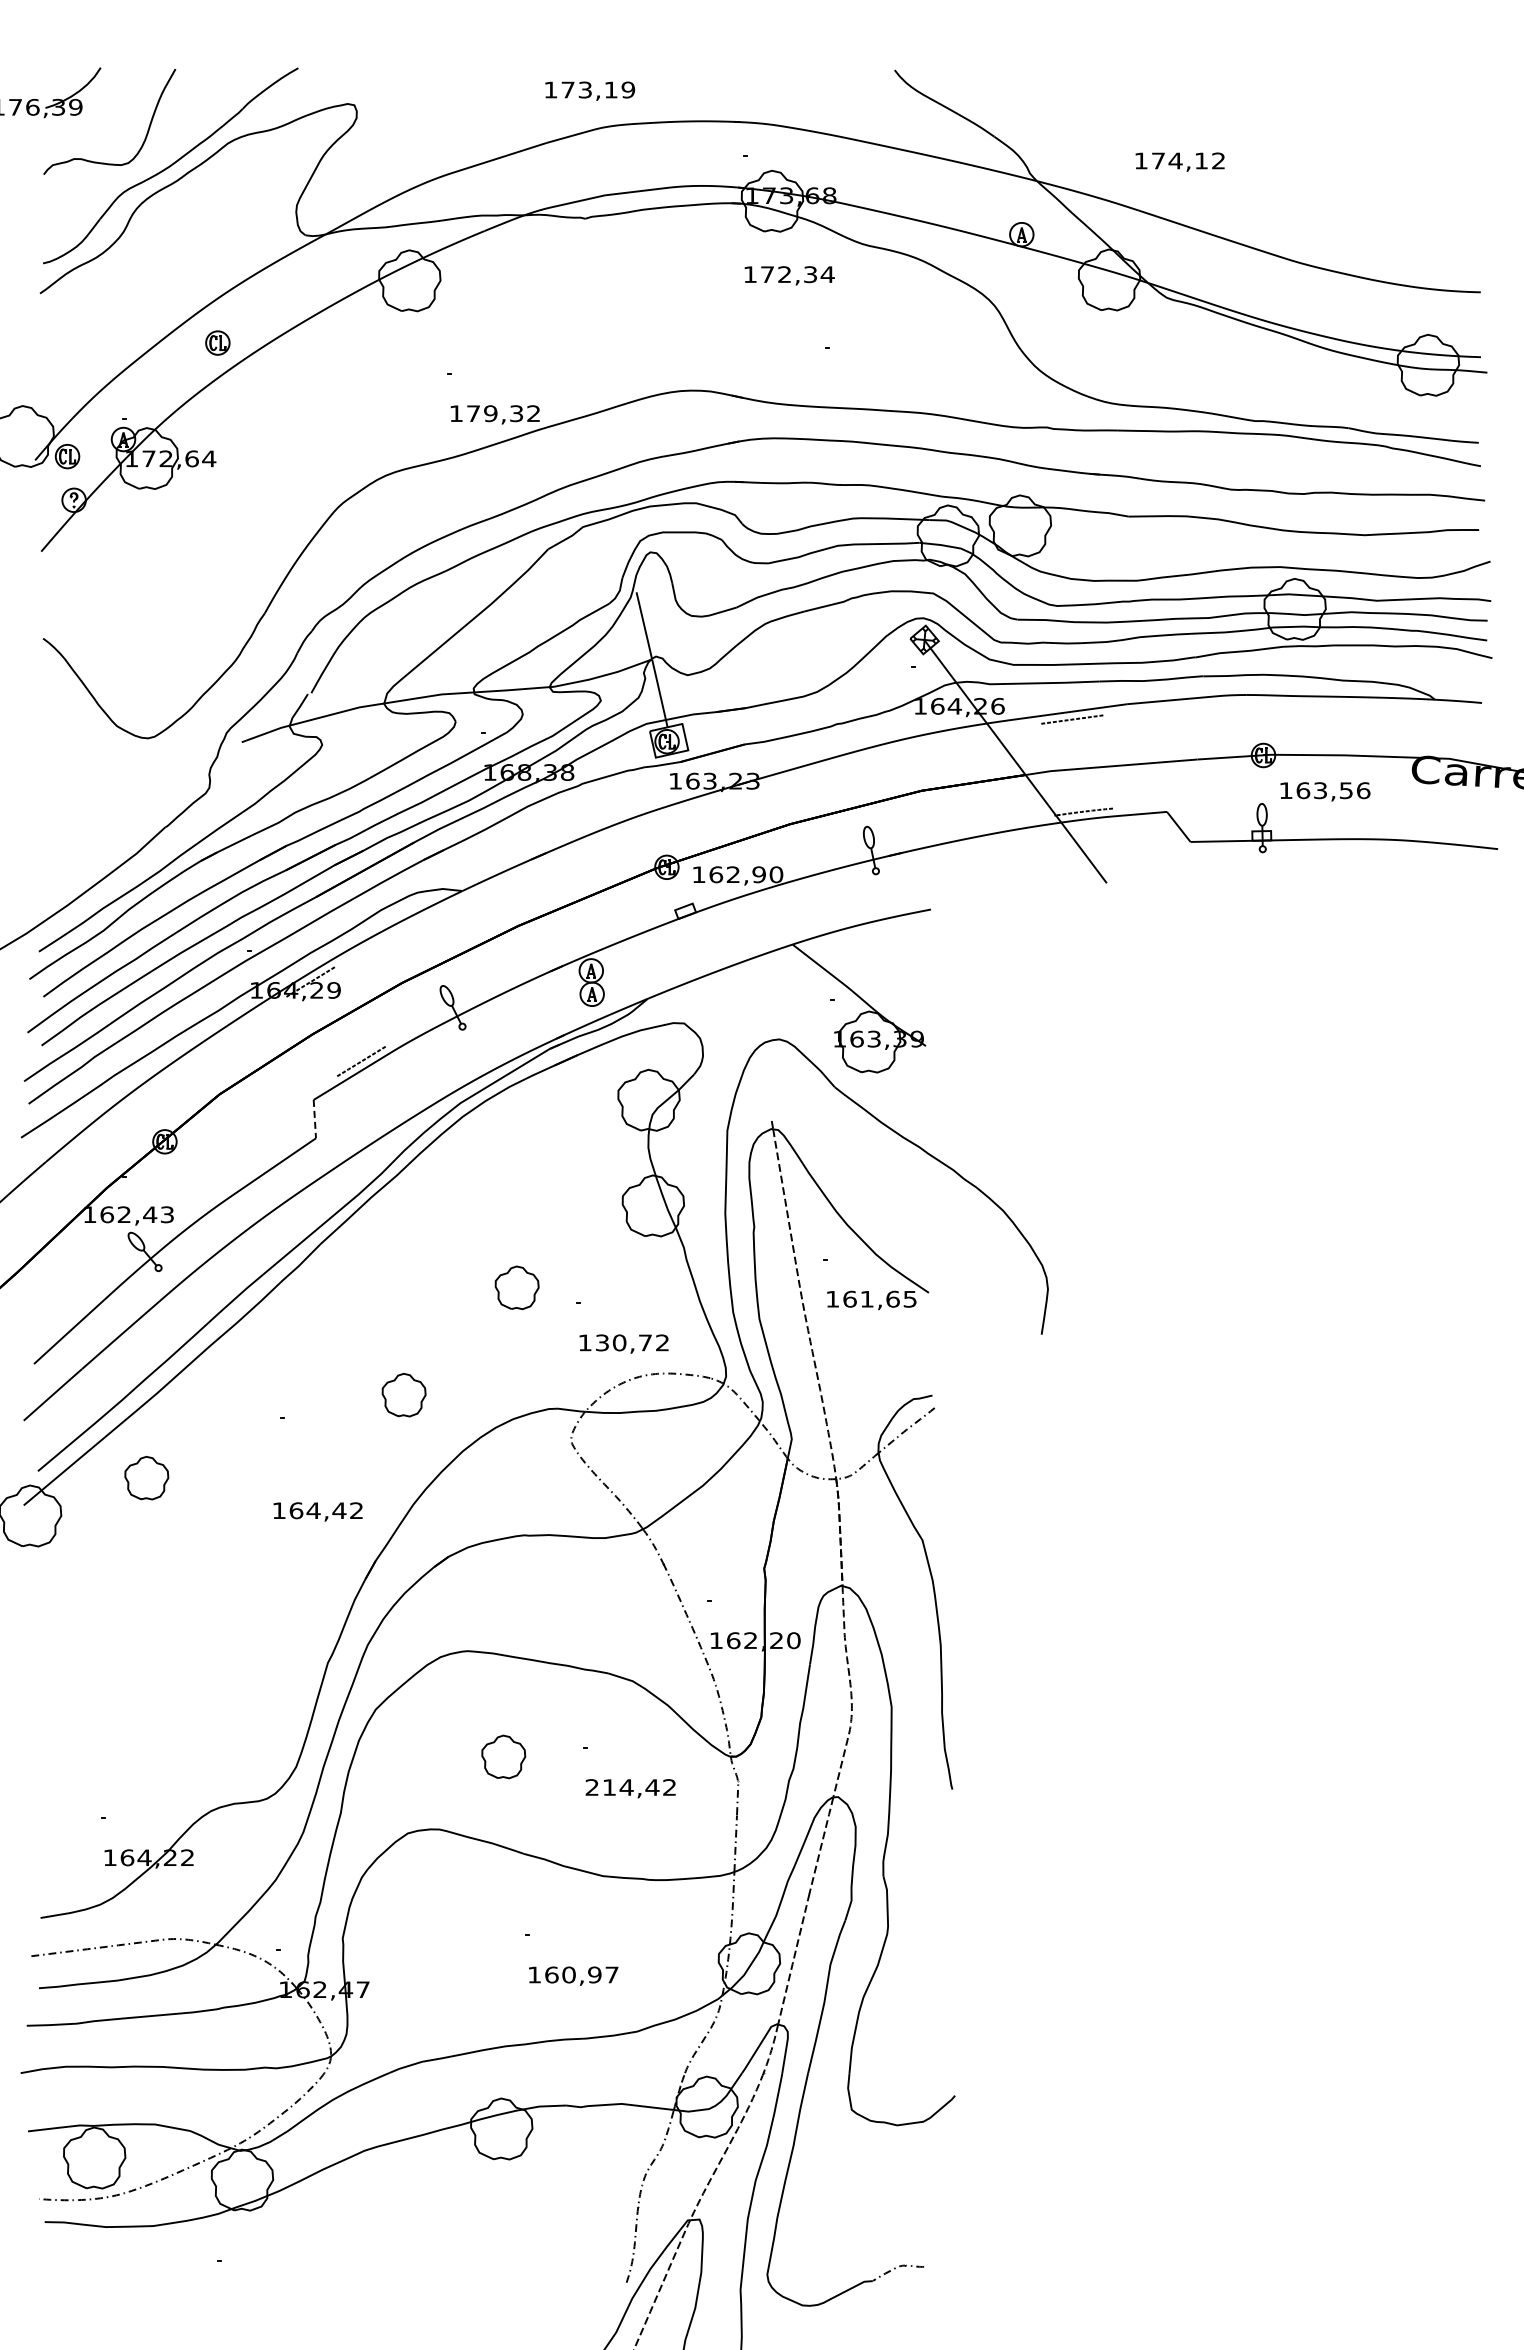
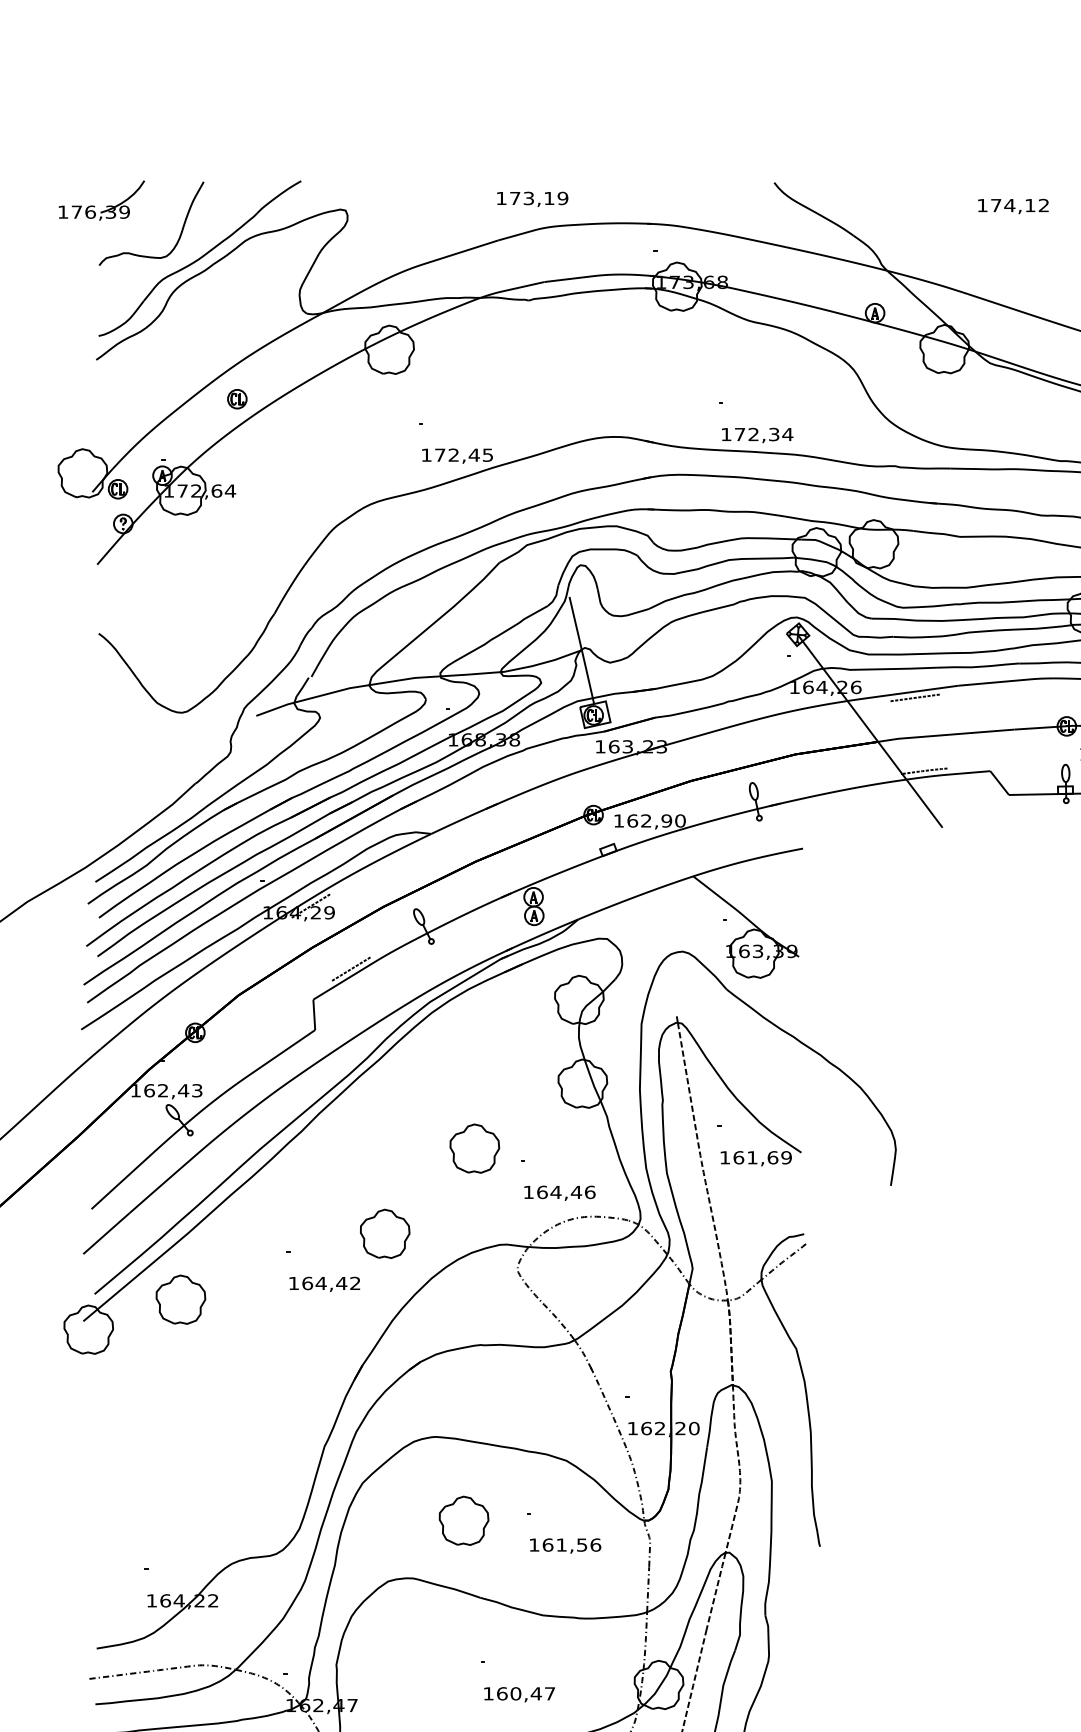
text: (1179, 161) -> (1012, 205), moved
text: (789, 275) -> (757, 435), moved
text: (512, 413) -> (471, 455), 179,32 -> 172,45
line: (314, 1119) -> (314, 1015), dashed -> solid
part: (516, 1287) -> (474, 1148), size x1.43
text: (909, 1298) -> (786, 1157), 161,65 -> 161,69
text: (632, 1342) -> (566, 1192), 130,72 -> 164,46
part: (403, 1394) -> (384, 1233), size x1.43
part: (146, 1477) -> (180, 1299), size x1.43
text: (317, 1511) -> (324, 1284), moved
part: (503, 1756) -> (463, 1520), size x1.43
text: (630, 1787) -> (564, 1545), 214,42 -> 161,56
text: (594, 1974) -> (536, 1693), 160,97 -> 160,47

